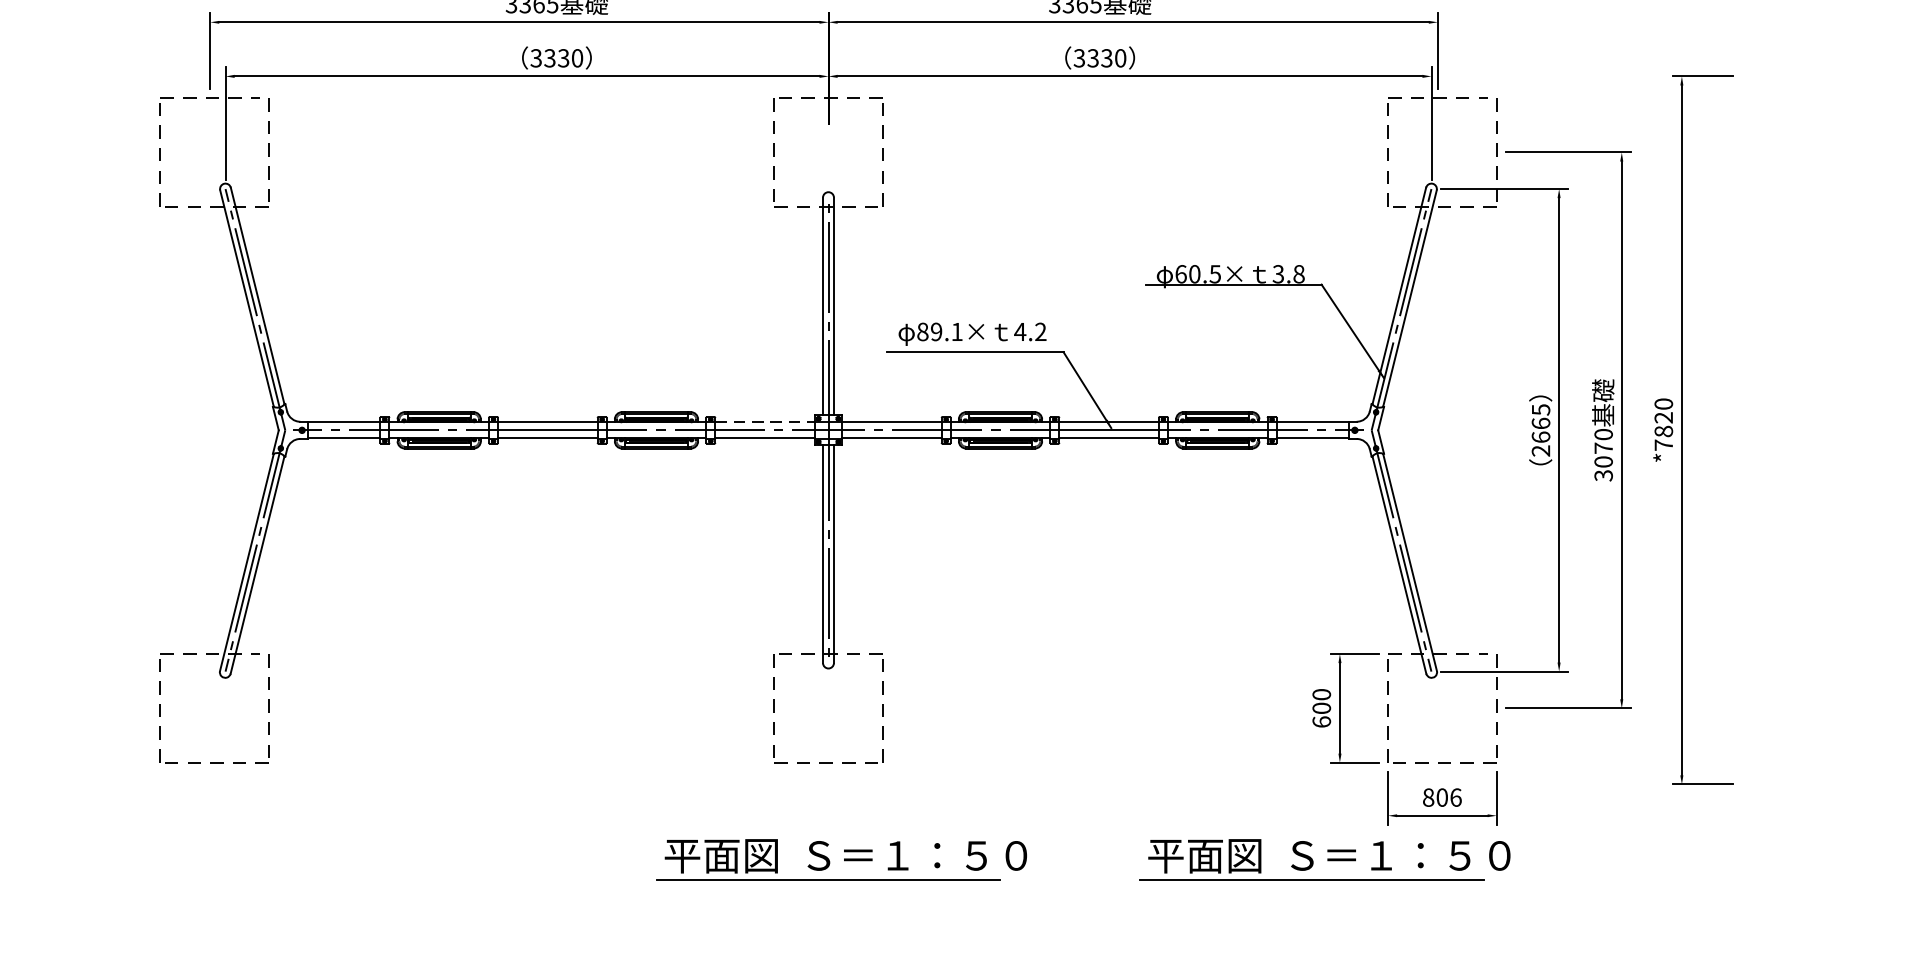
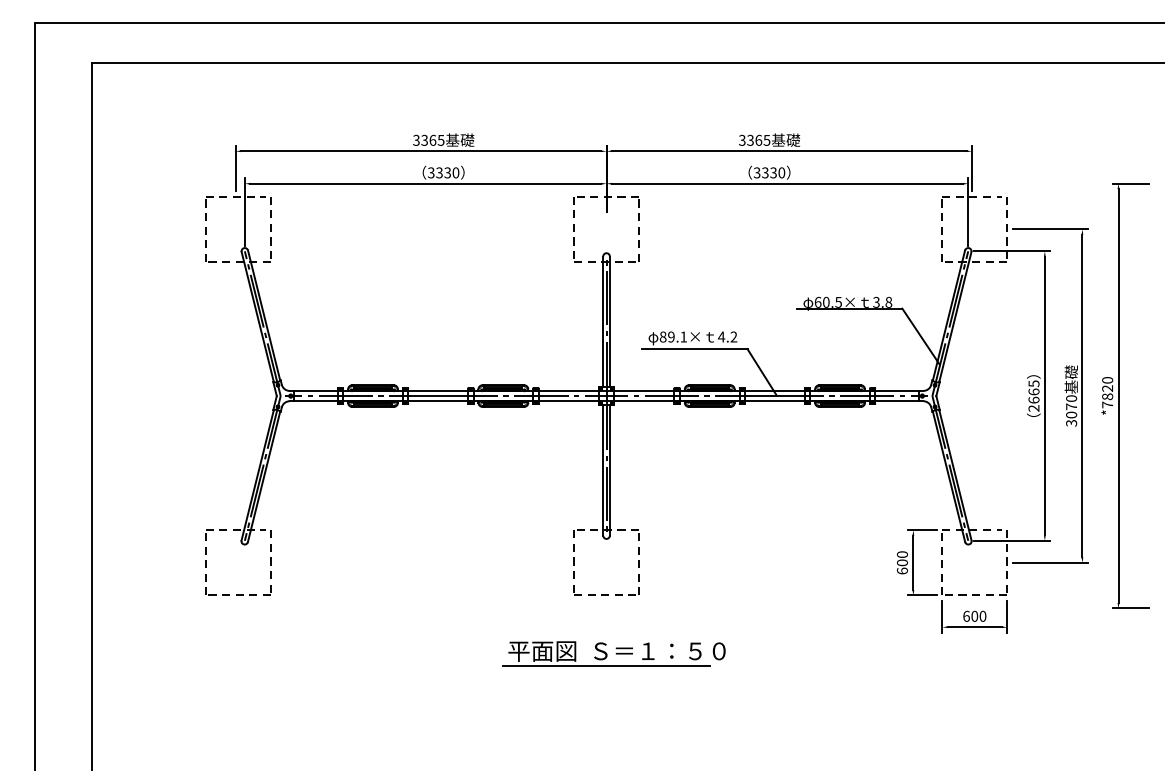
line: (766, 422) -> (569, 391), dashed -> solid
text: (1441, 796) -> (974, 615), 806 -> 600
part: (1323, 859) -> (903, 653), removed

